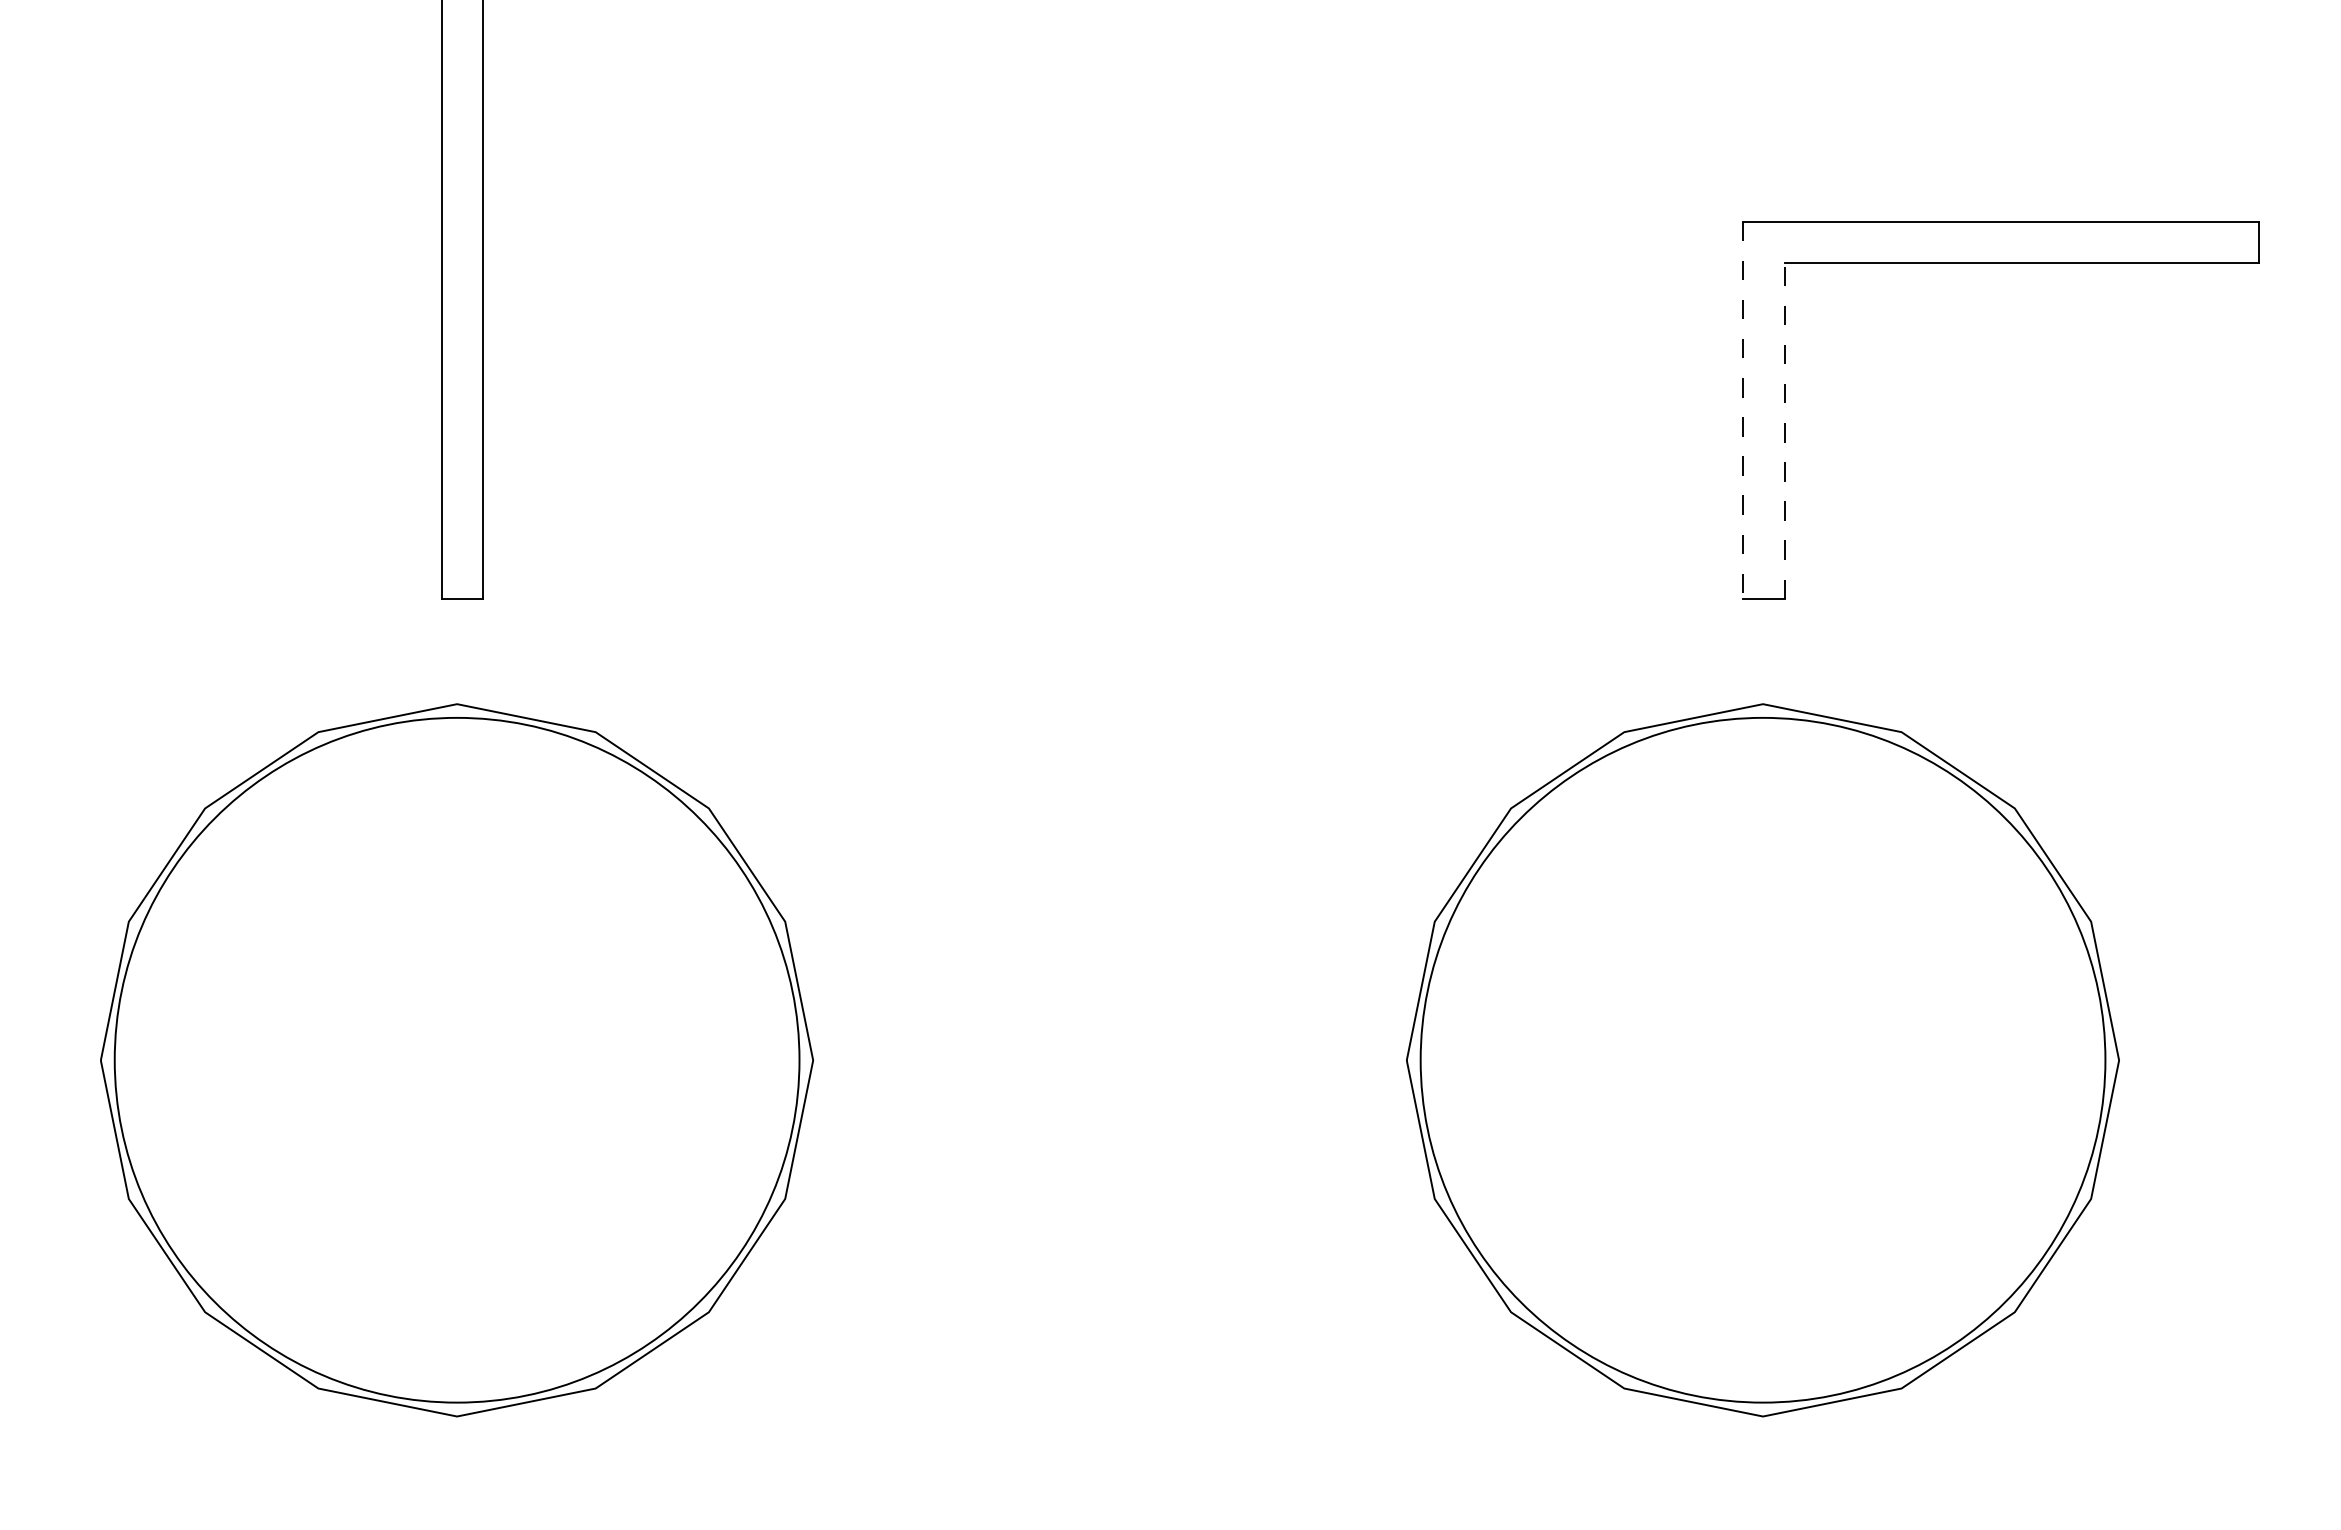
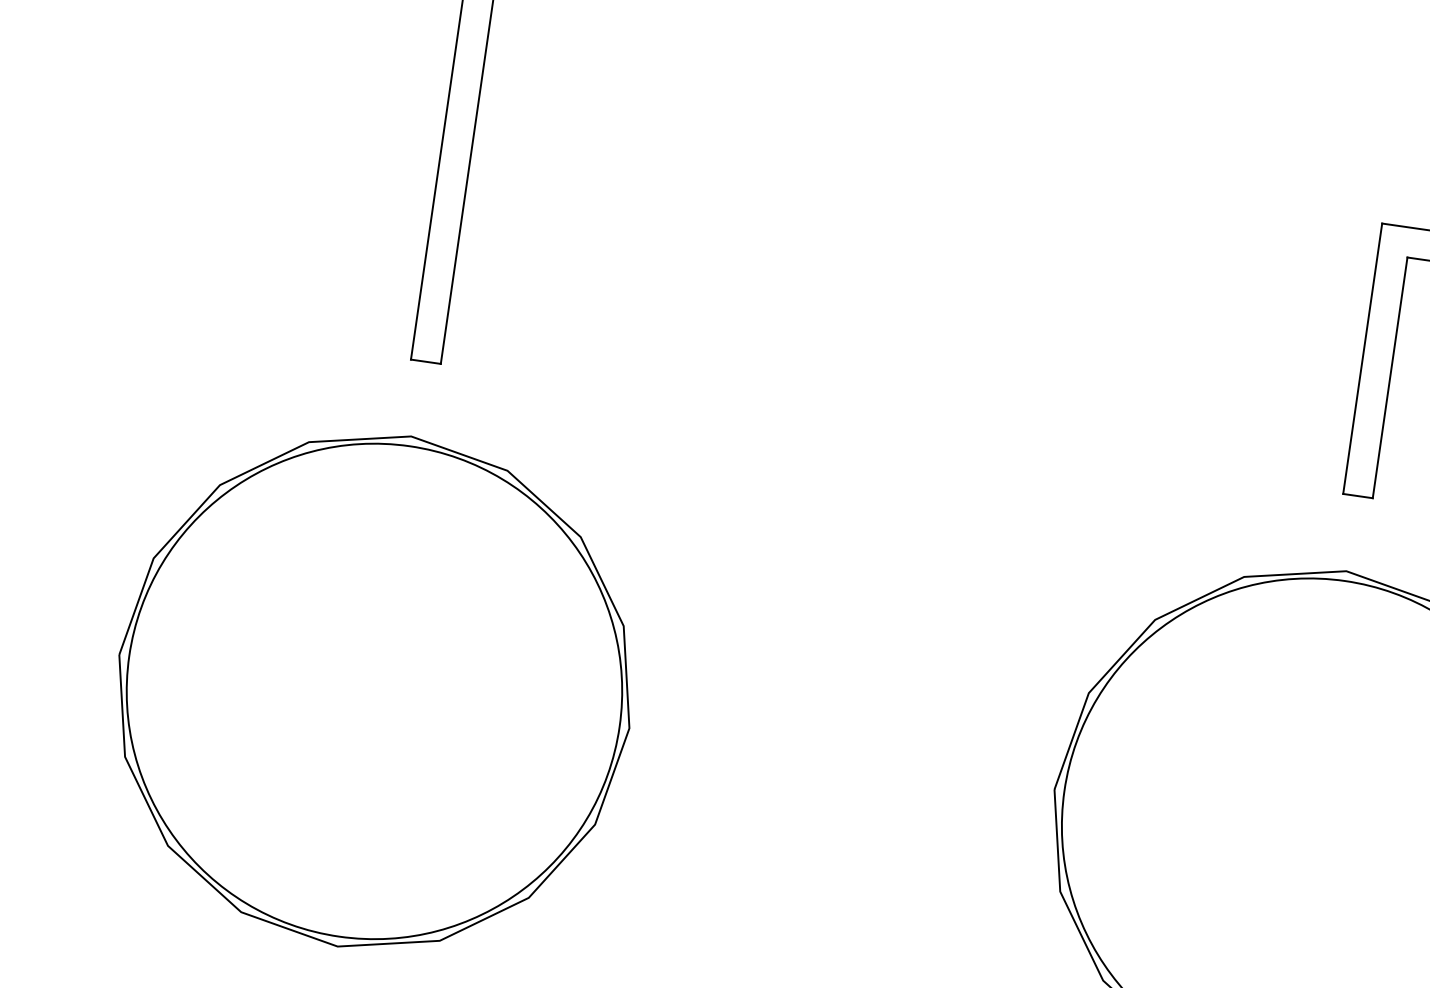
line: (1743, 410) -> (1362, 358), dashed -> solid
line: (1784, 430) -> (1389, 377), dashed -> solid

